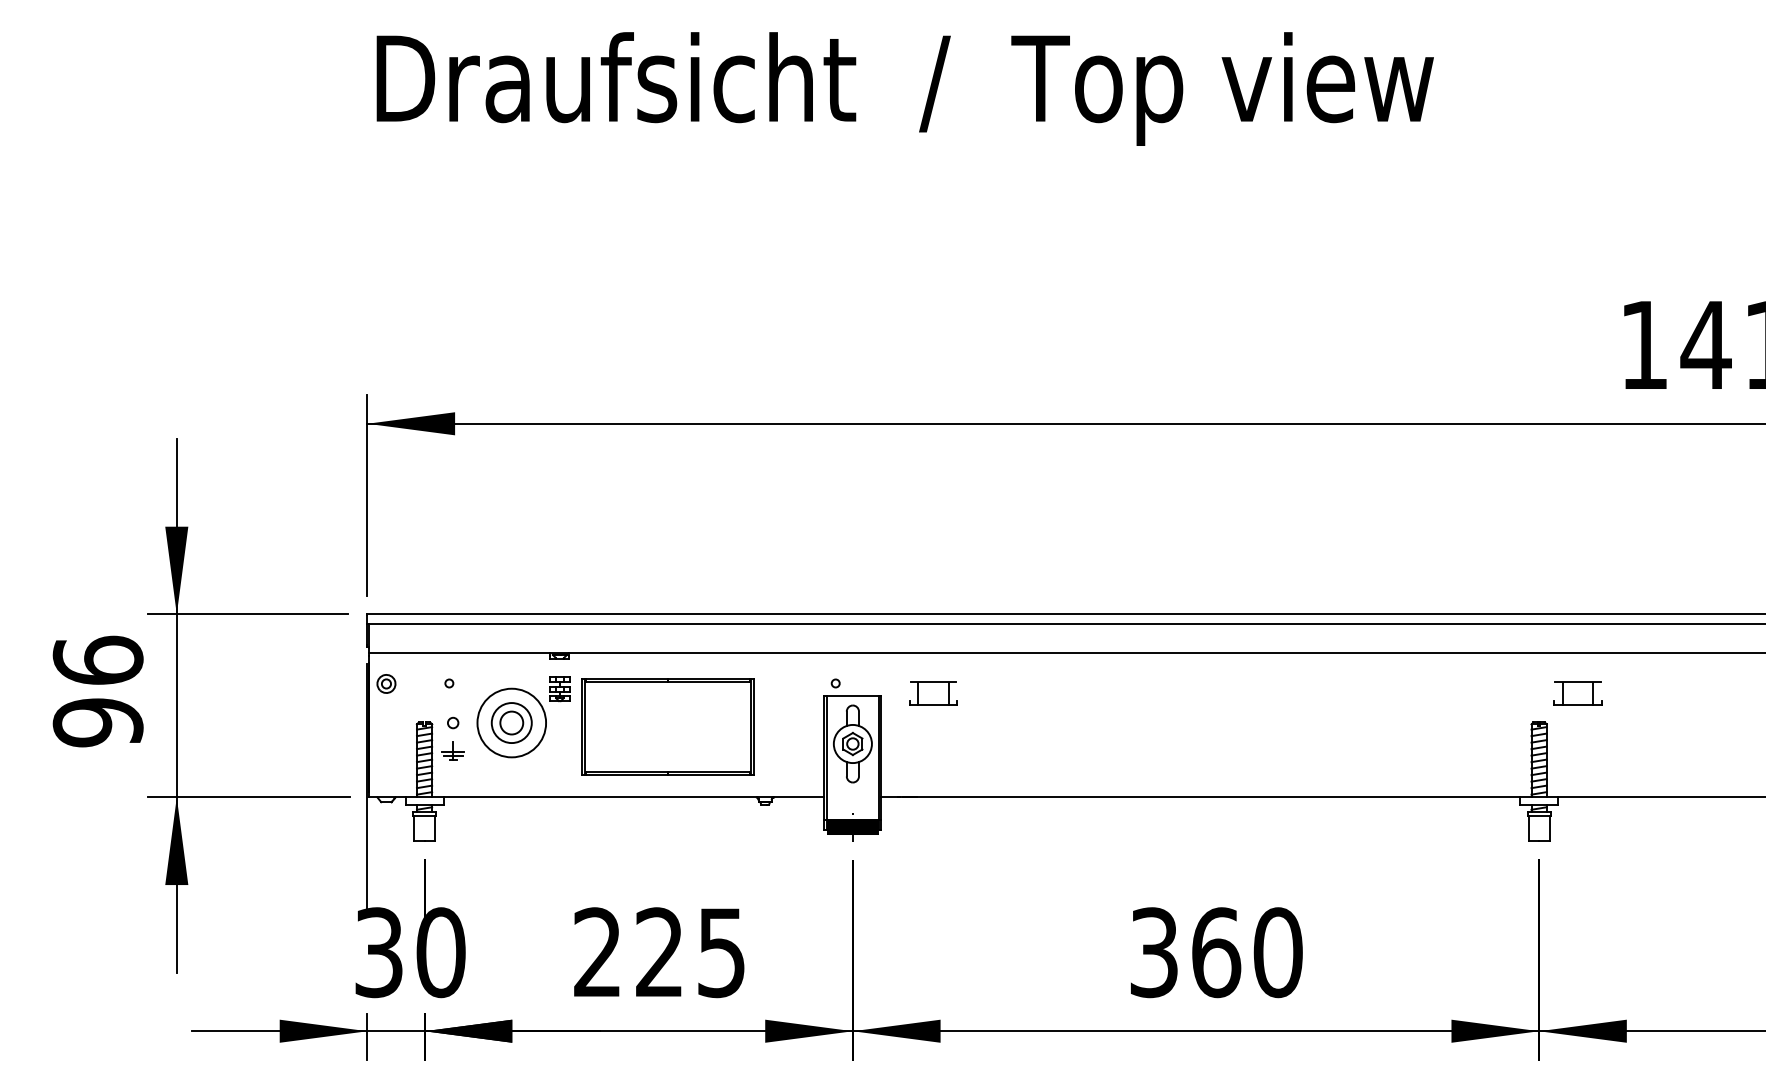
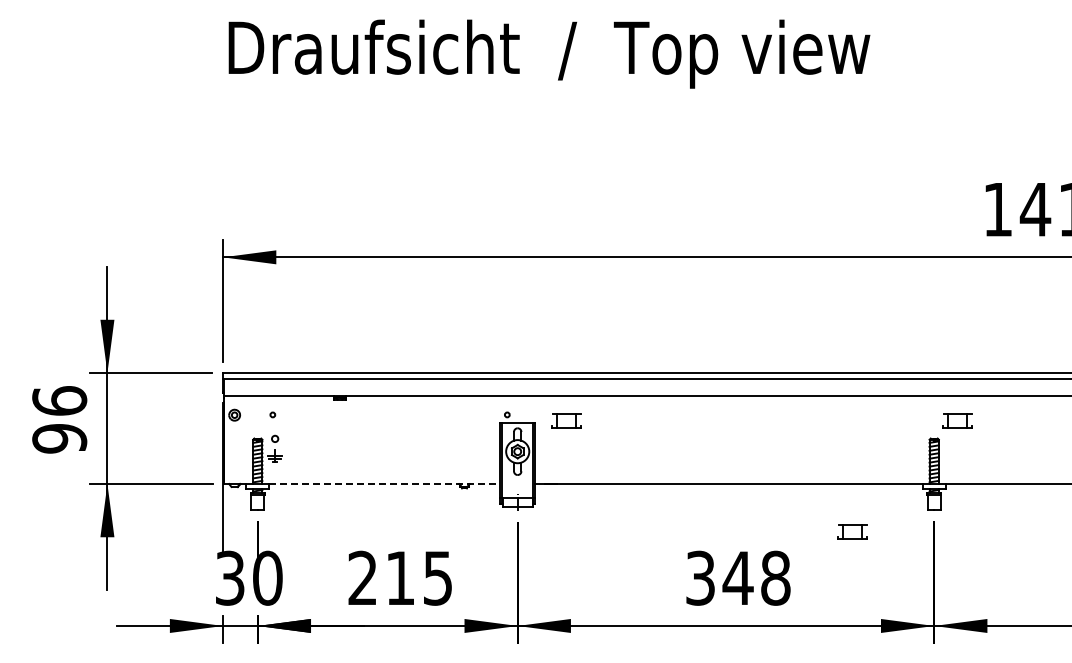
part: (615, 725) -> (373, 440), removed
line: (633, 798) -> (384, 484), solid -> dashed
hatch: (852, 826) -> (517, 501), removed
part: (1404, 875) -> (852, 531), added
text: (658, 951) -> (399, 577), 225 -> 215
text: (1246, 951) -> (756, 577), 360 -> 348

